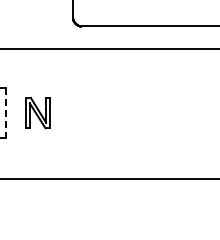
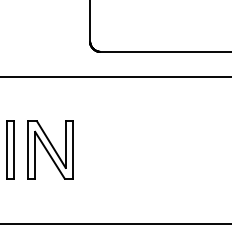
part: (37, 112) -> (49, 149), size x1.67
line: (6, 113) -> (14, 150), dashed -> solid

